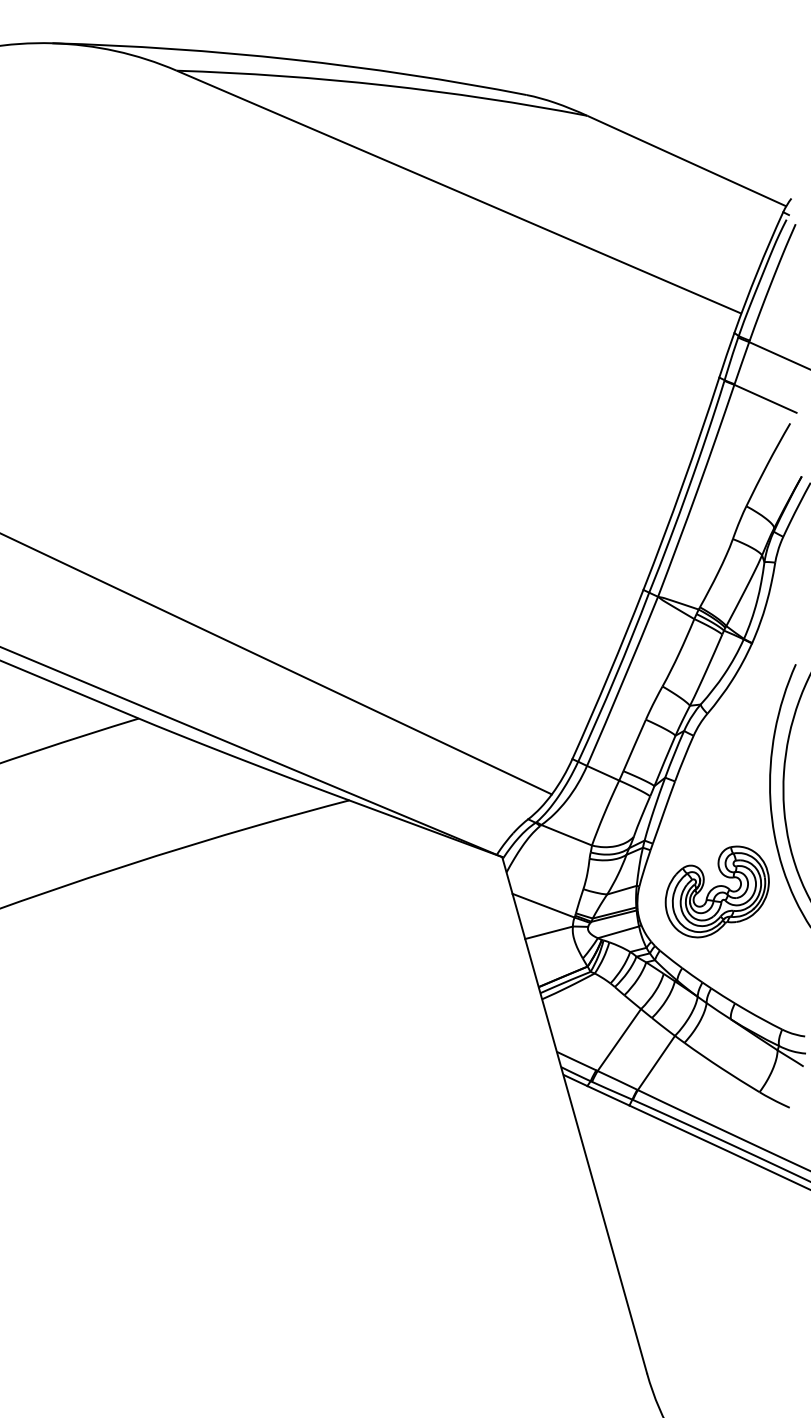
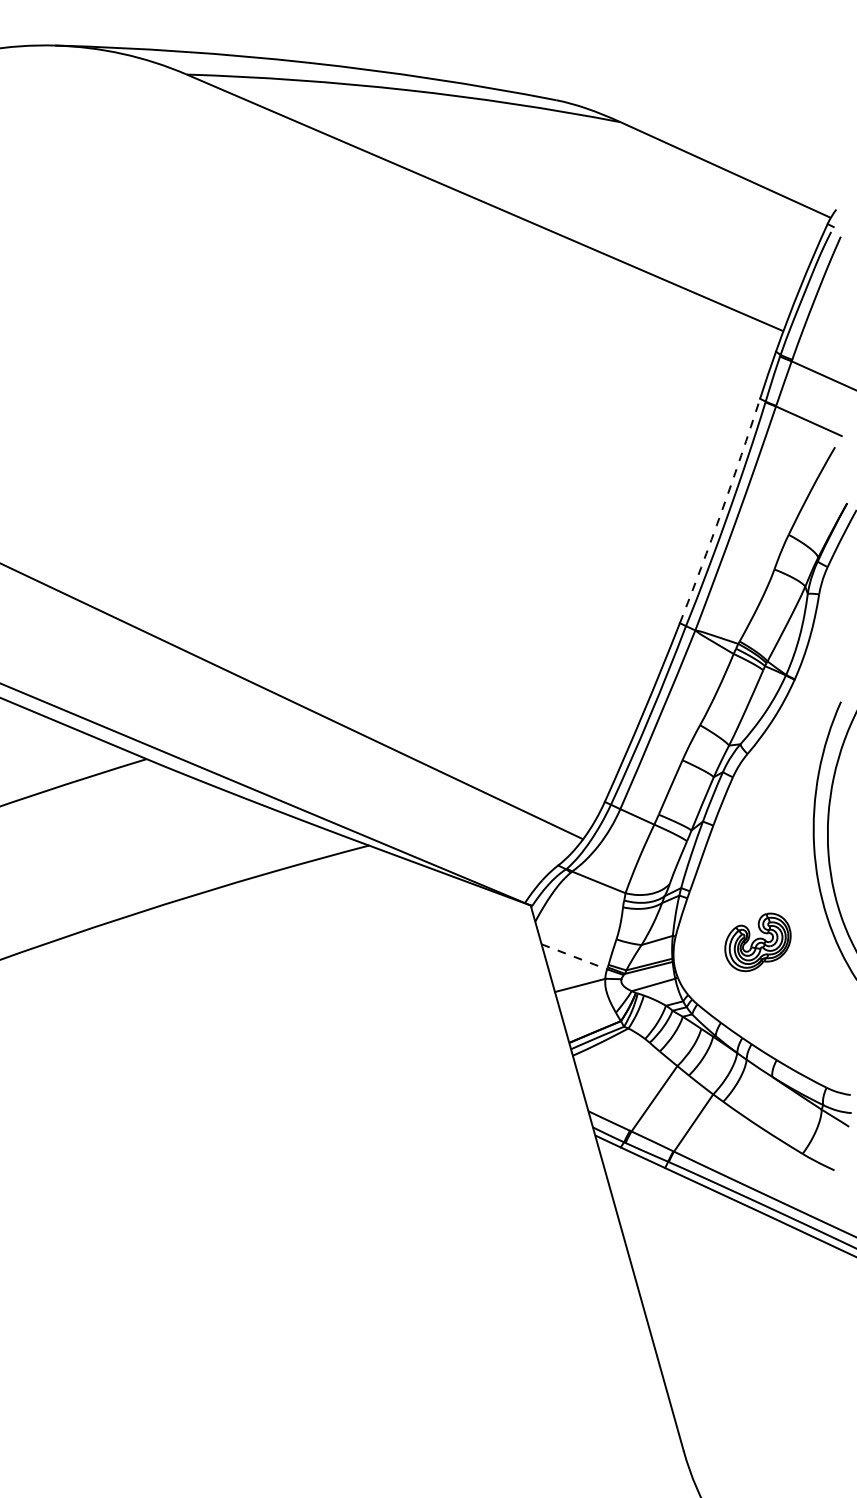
arc: (682, 484) -> (721, 511), solid -> dashed
part: (716, 892) -> (757, 942), size x0.6
line: (543, 906) -> (574, 957), solid -> dashed

